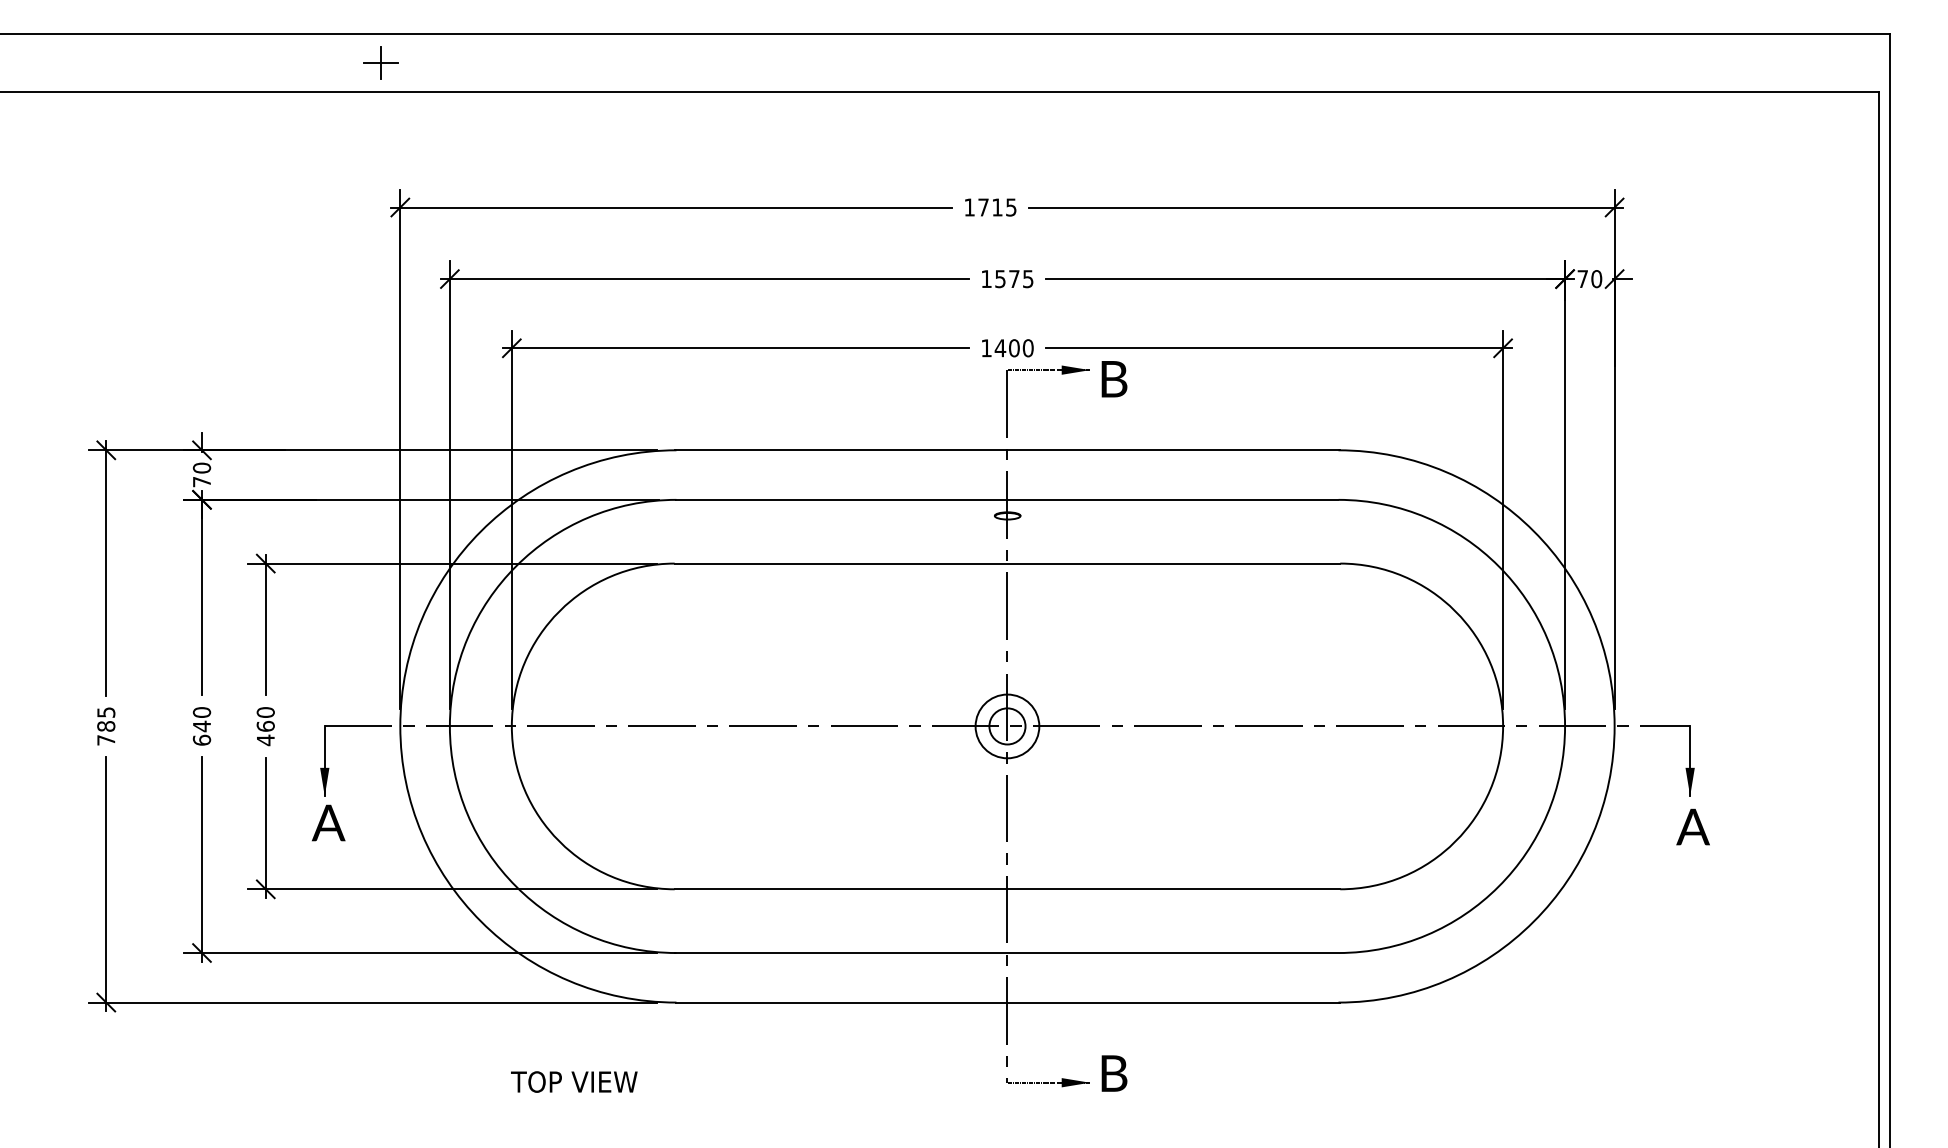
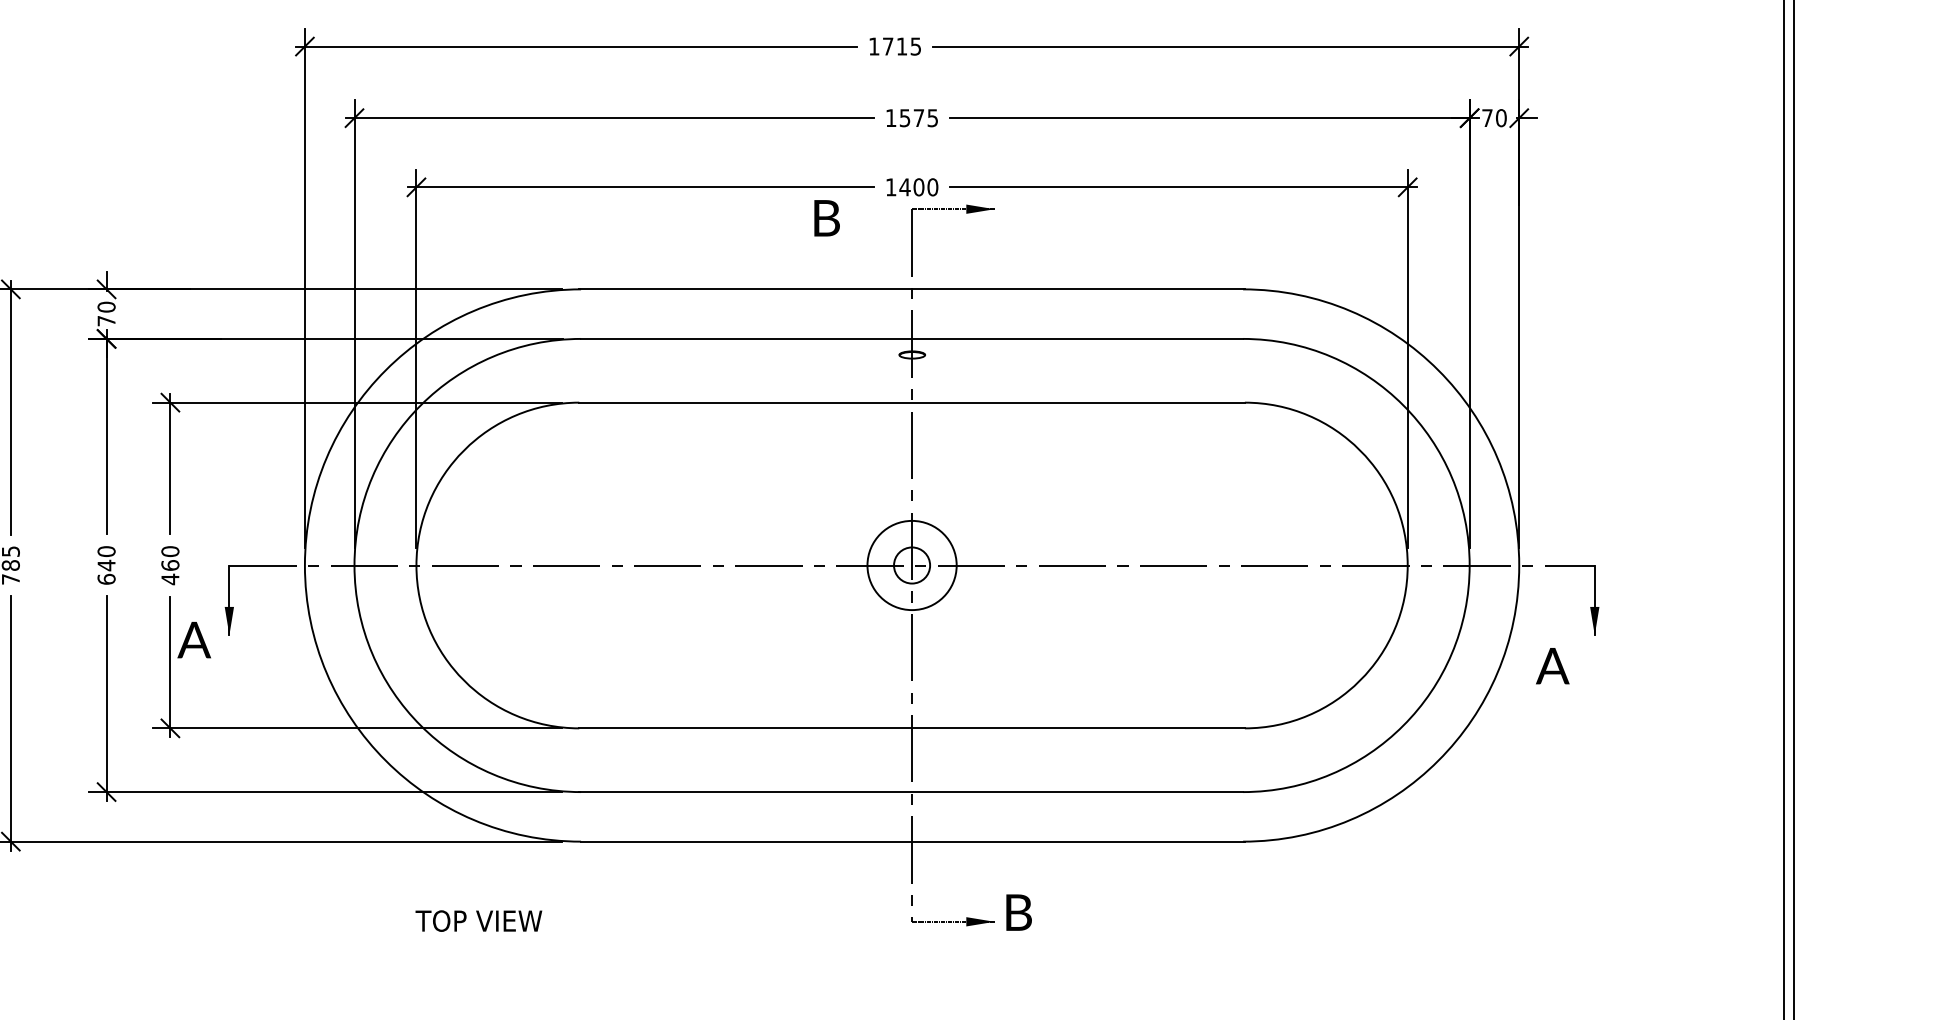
text: (1114, 379) -> (827, 218), moved
circle: (1007, 726) -> (912, 565), size x1.4
text: (328, 822) -> (194, 639), moved
text: (1692, 826) -> (1552, 665), moved

